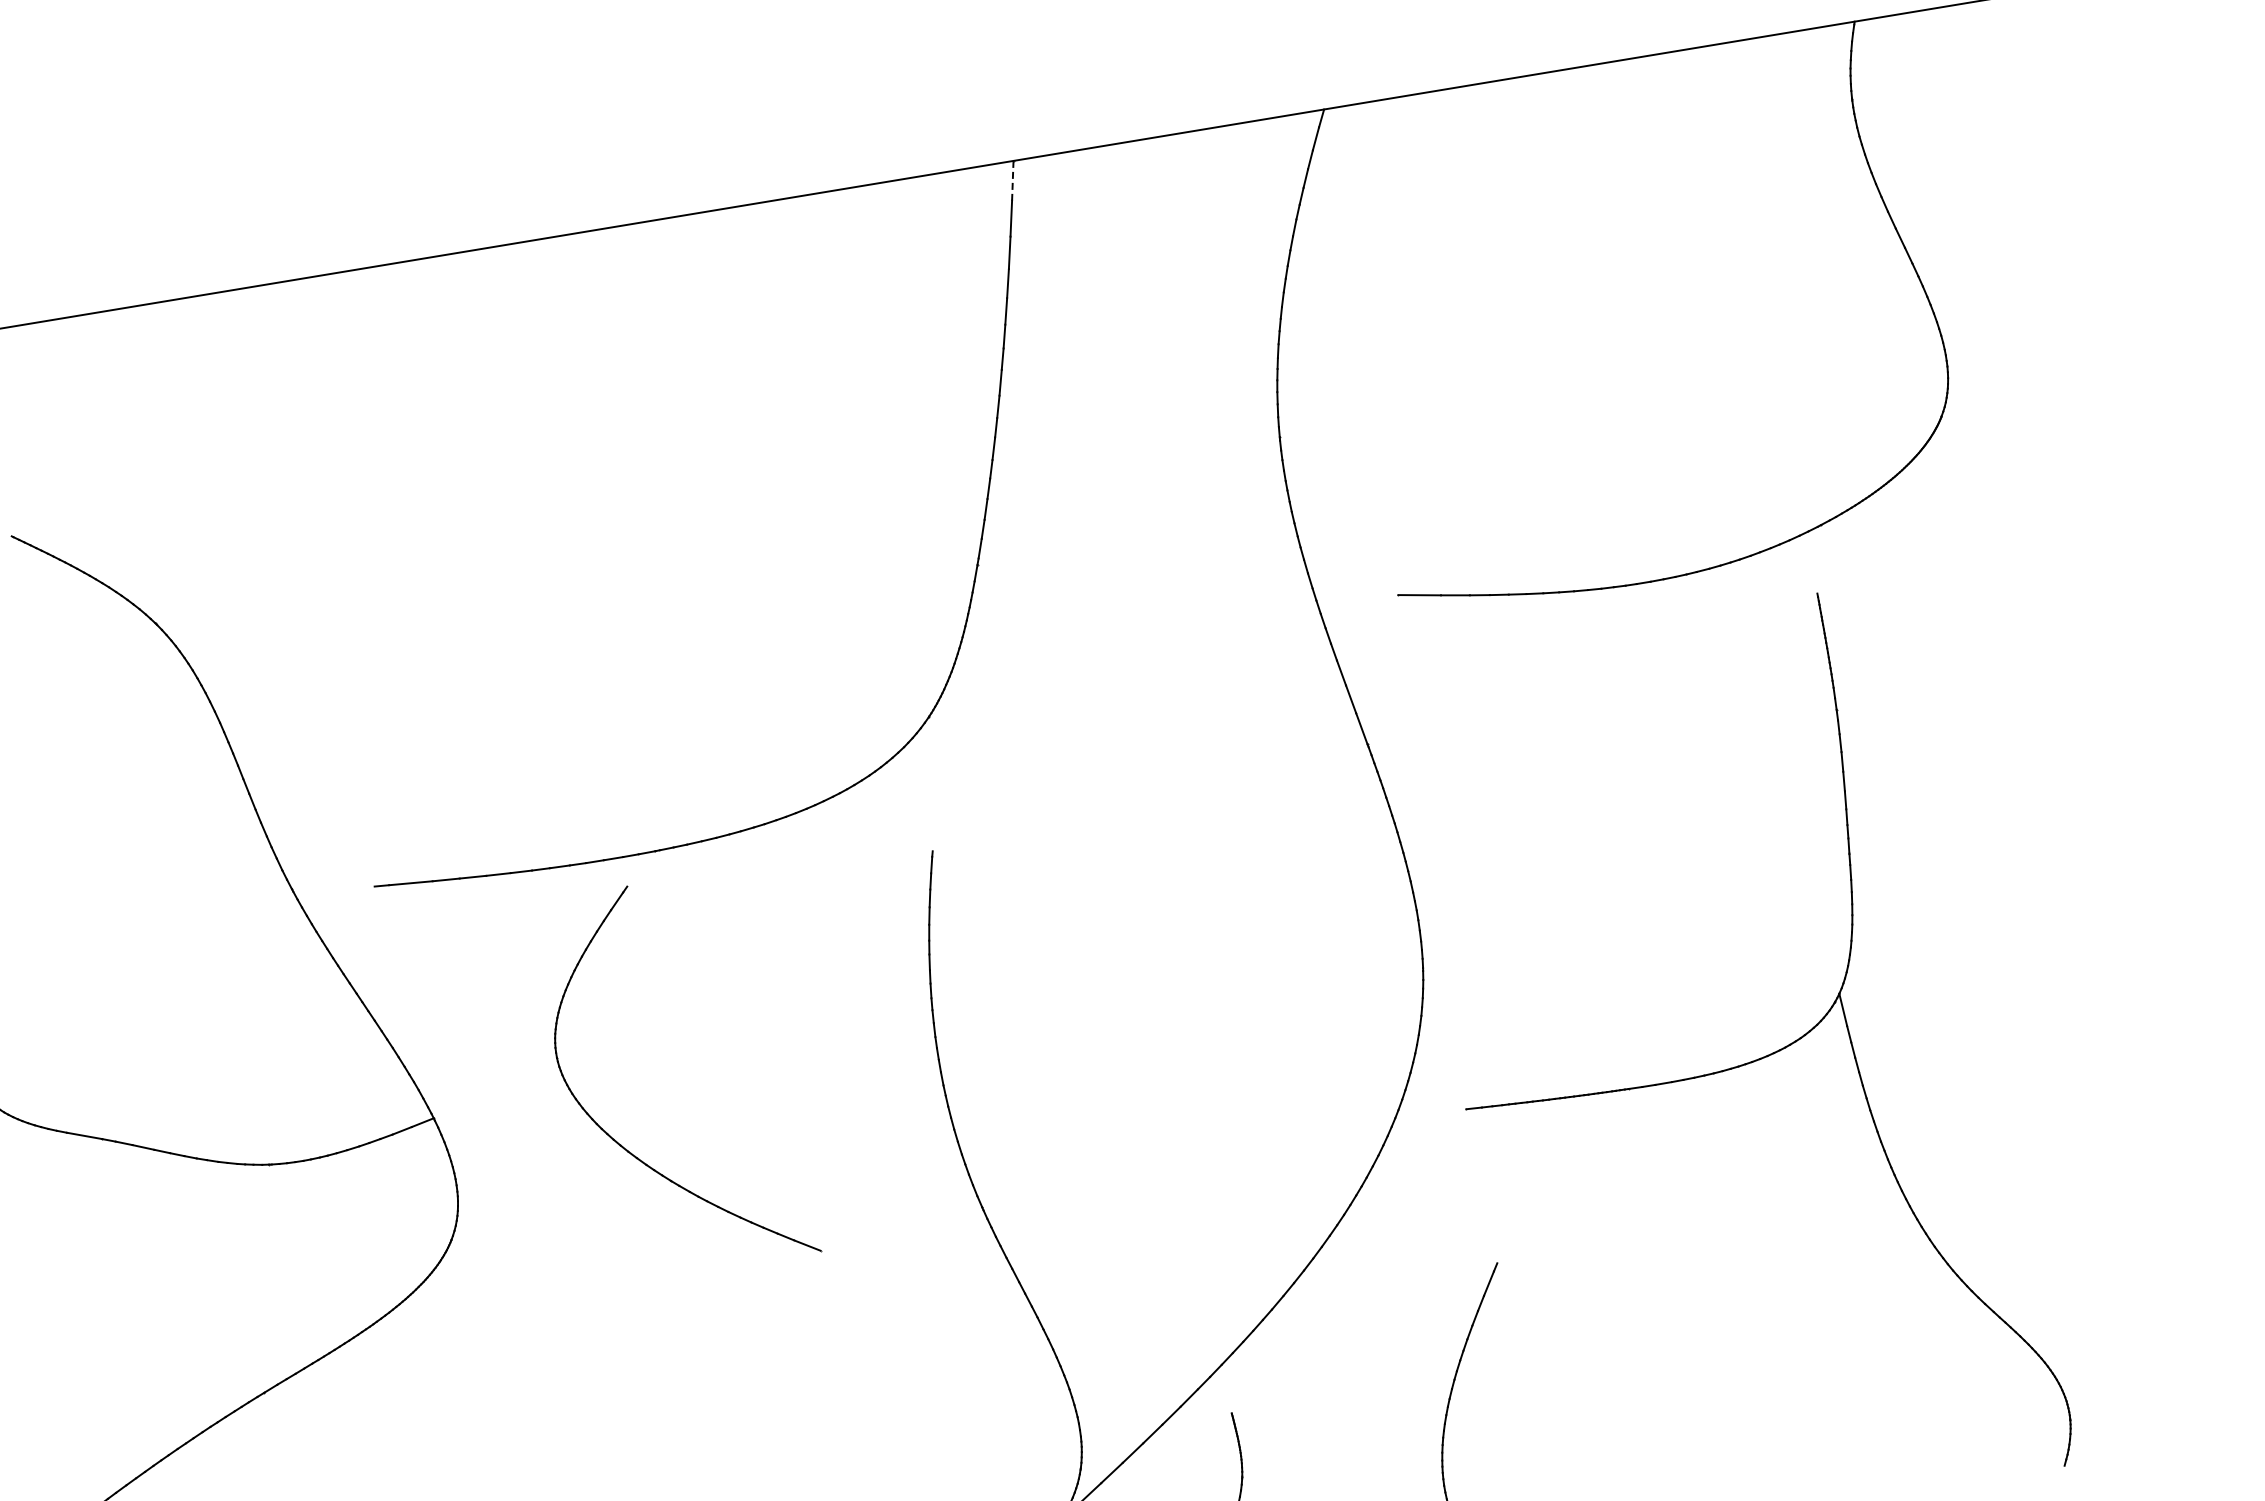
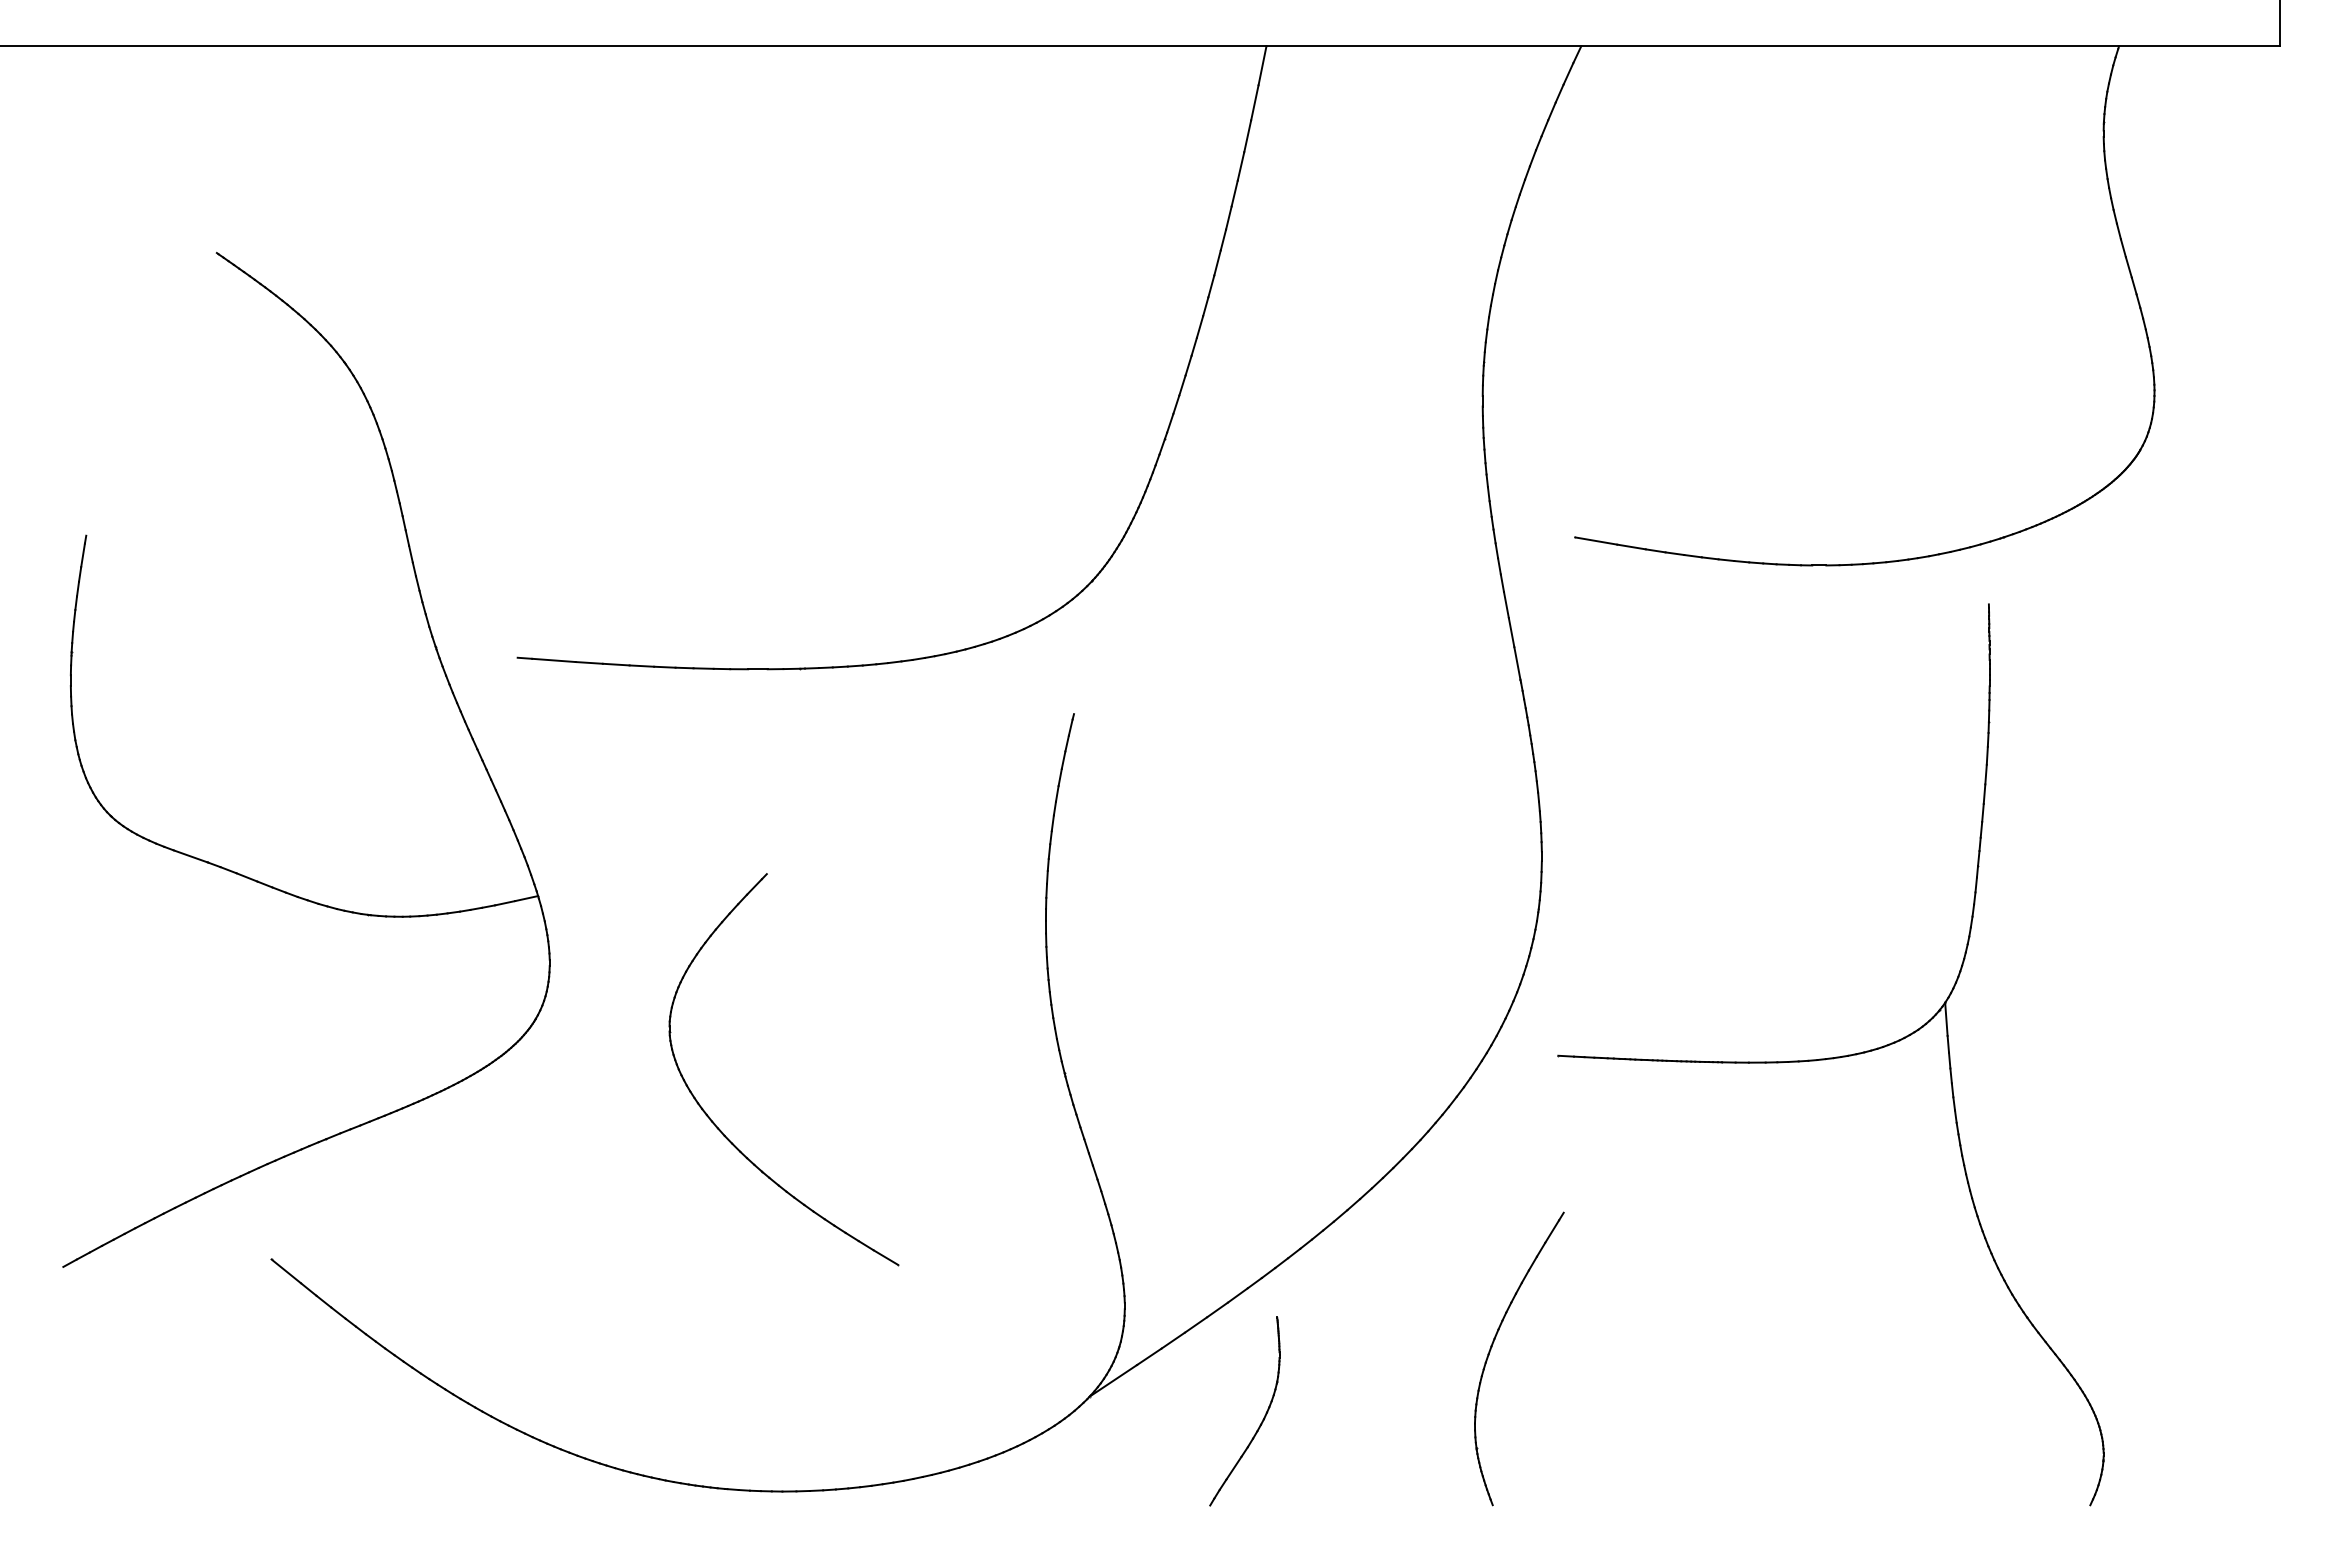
line: (1012, 180) -> (1262, 65), dashed -> solid
part: (617, 1141) -> (715, 1123), moved

